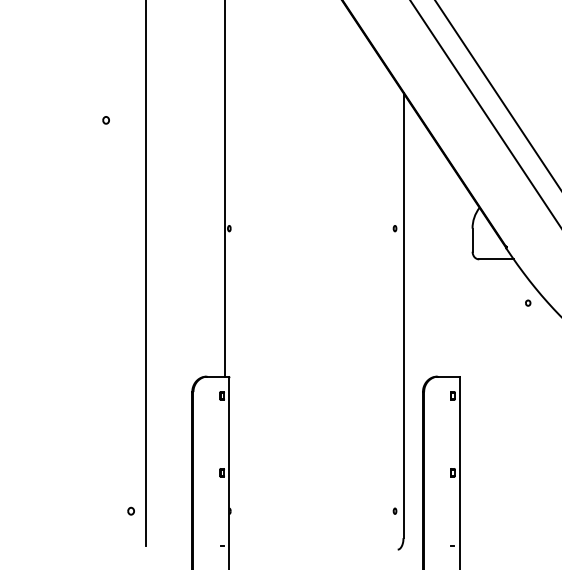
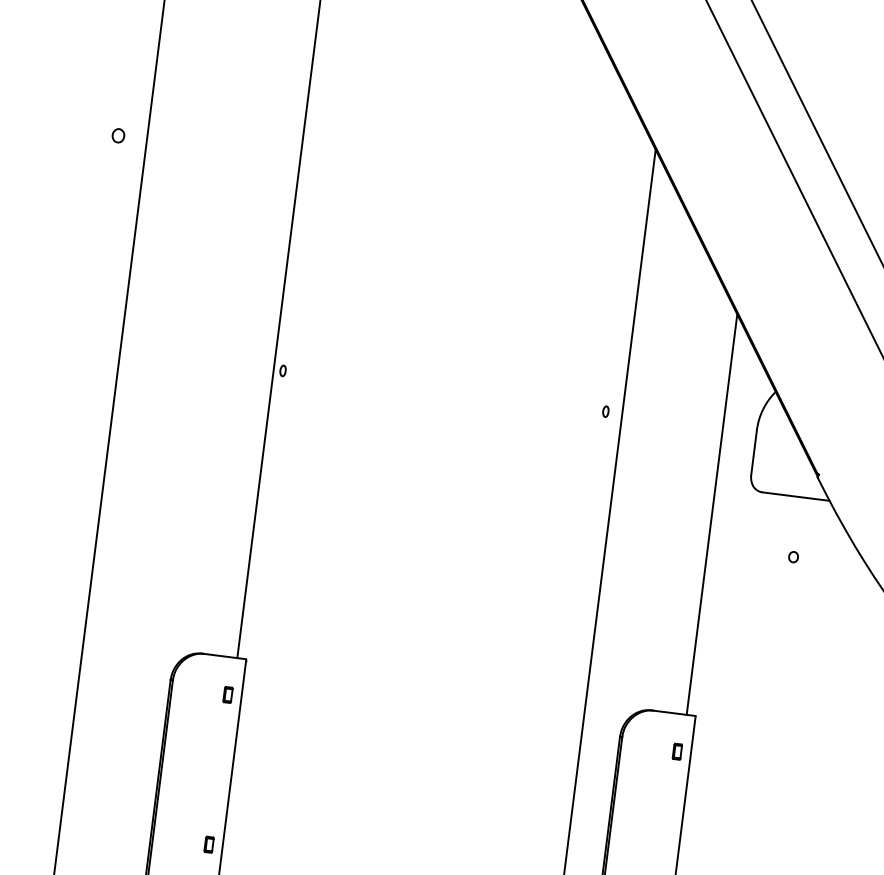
part: (105, 120) -> (117, 135), moved
line: (455, 273) -> (712, 513), added
part: (528, 302) -> (794, 555), moved

